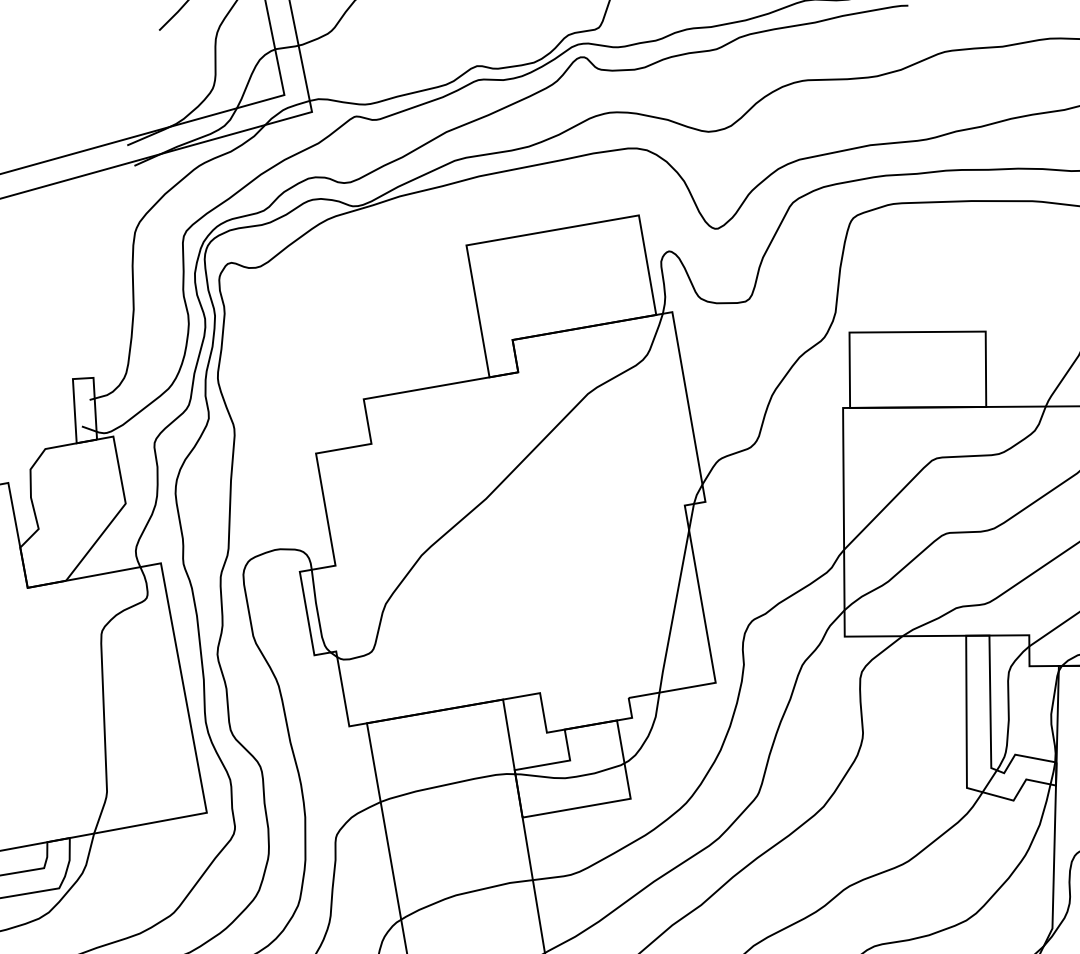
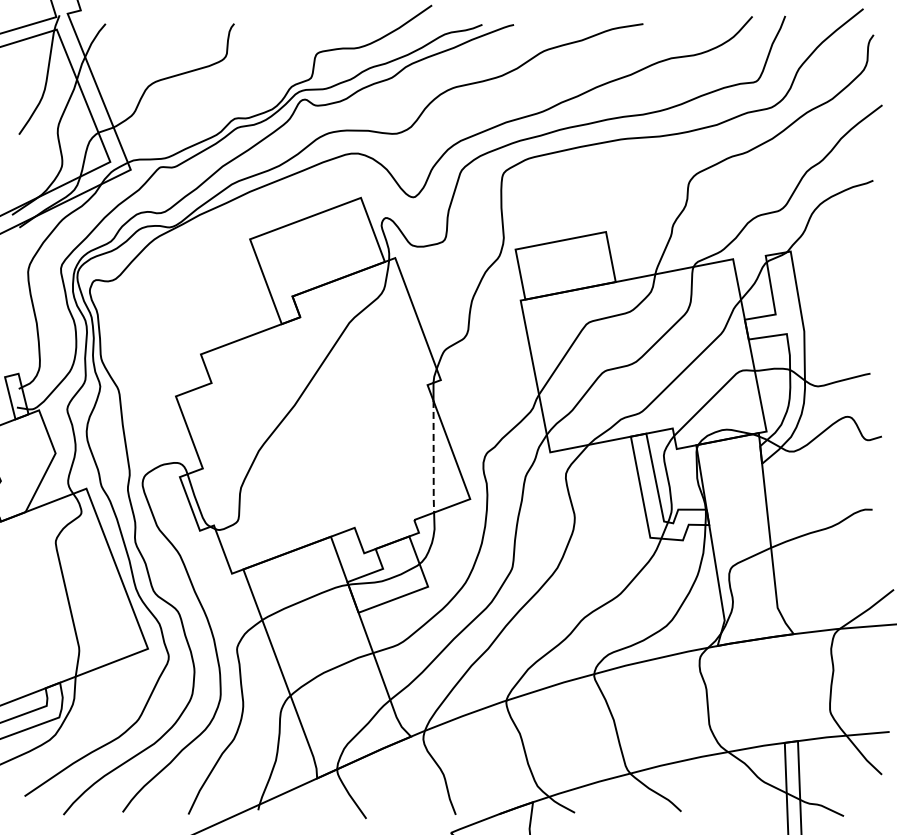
line: (673, 612) -> (433, 457), solid -> dashed

